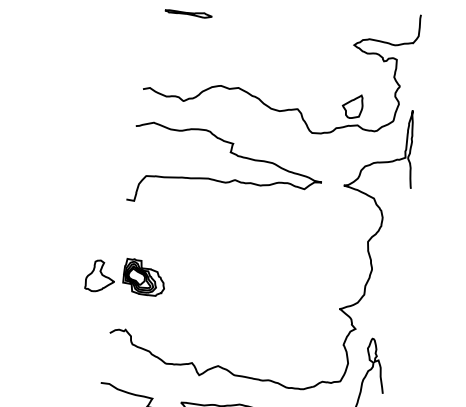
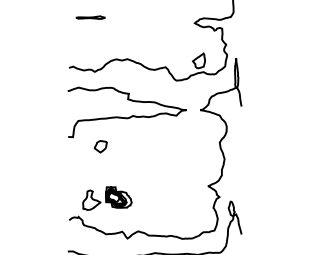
part: (176, 221) -> (100, 146), added
part: (126, 277) -> (107, 198), moved

